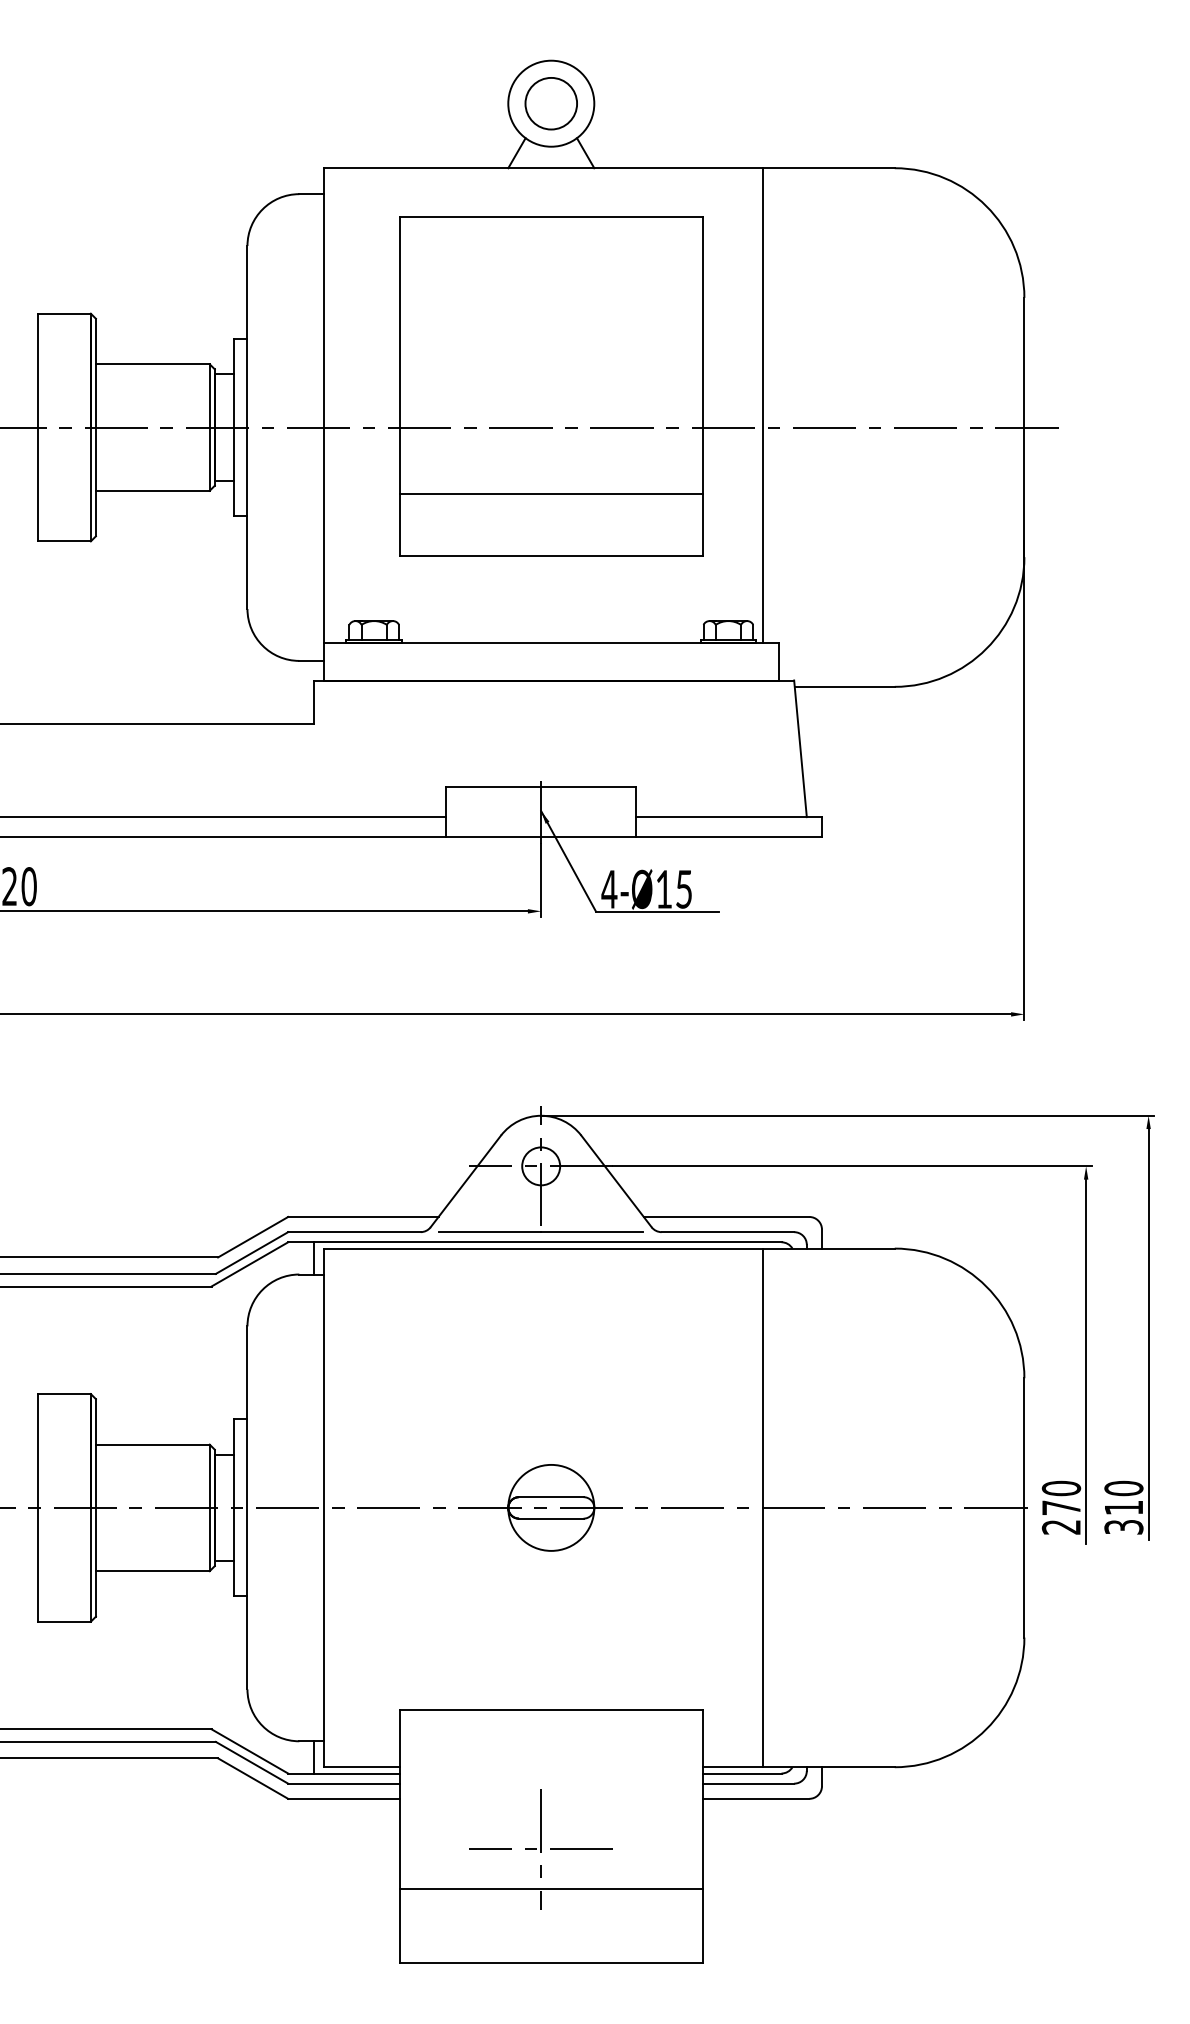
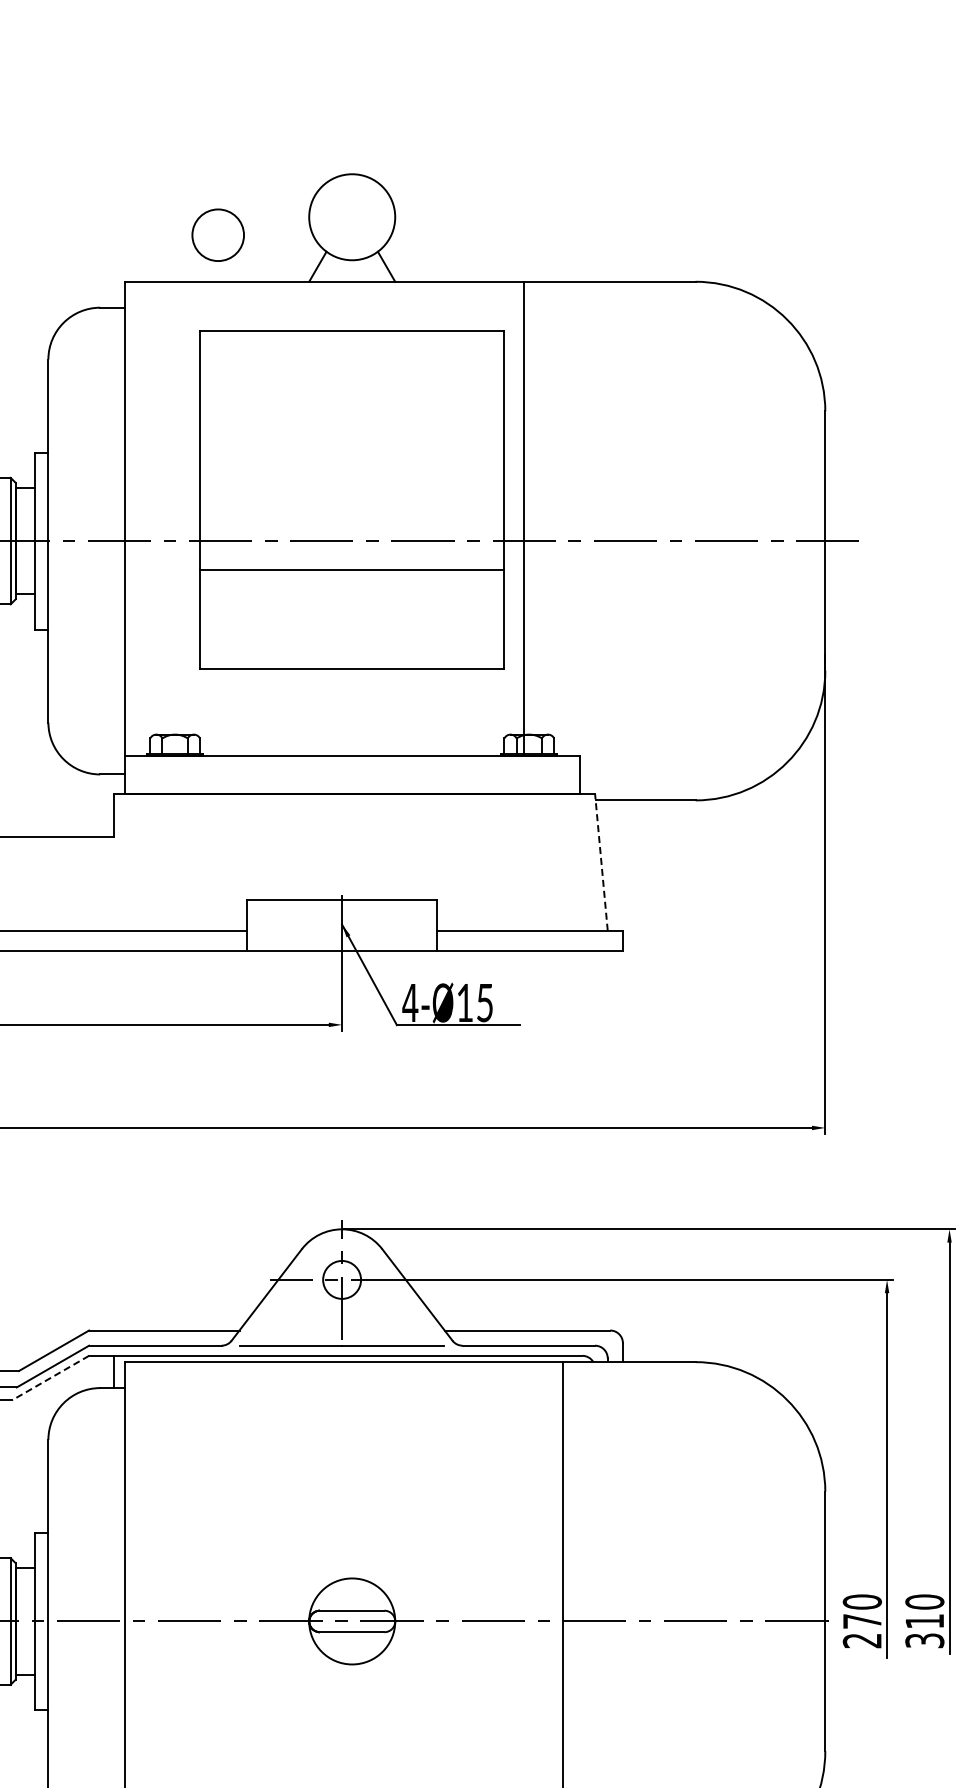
circle: (550, 103) -> (217, 235), moved
line: (762, 405) -> (524, 519), moved
line: (551, 494) -> (352, 570), moved
line: (800, 748) -> (601, 862), solid -> dashed
line: (249, 1264) -> (50, 1378), solid -> dashed

